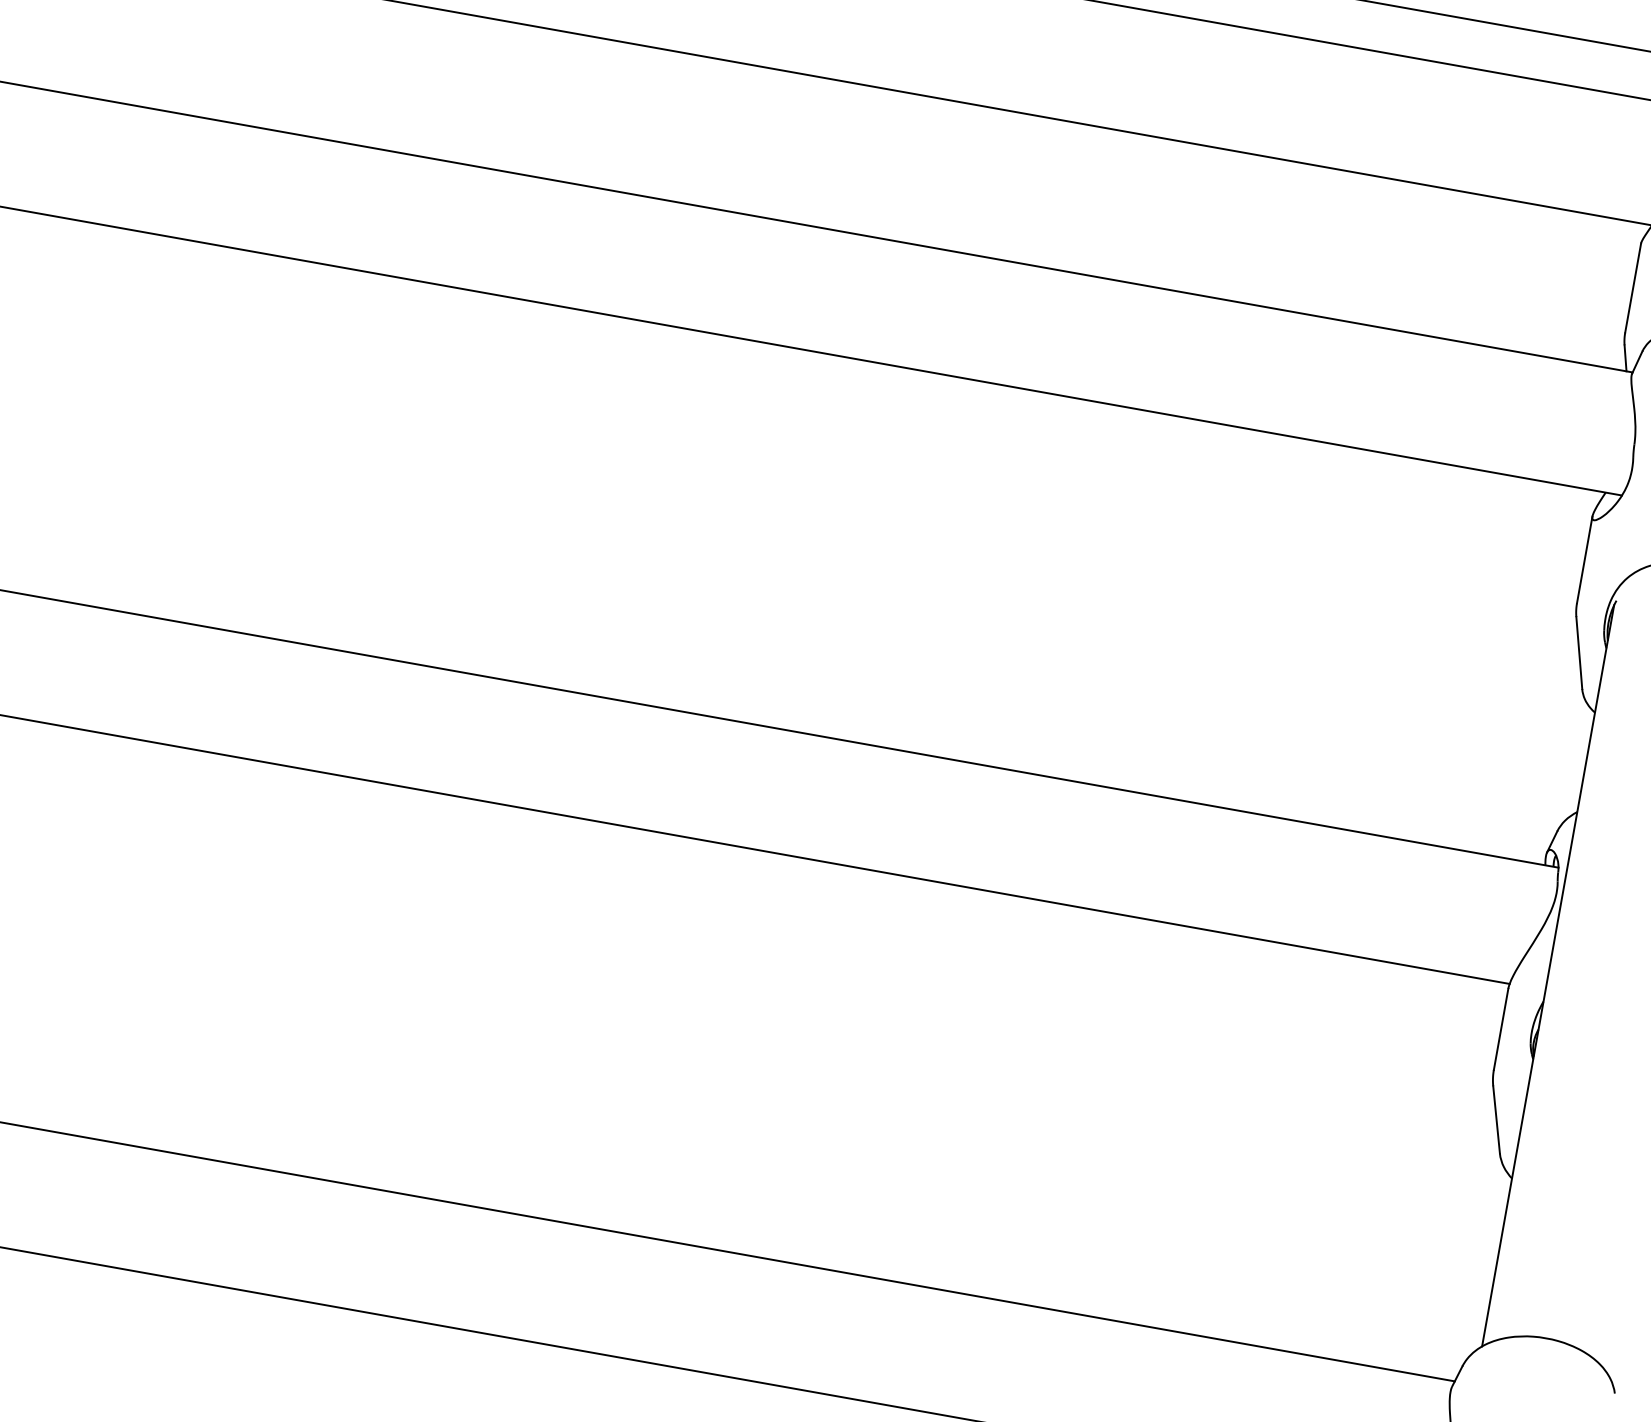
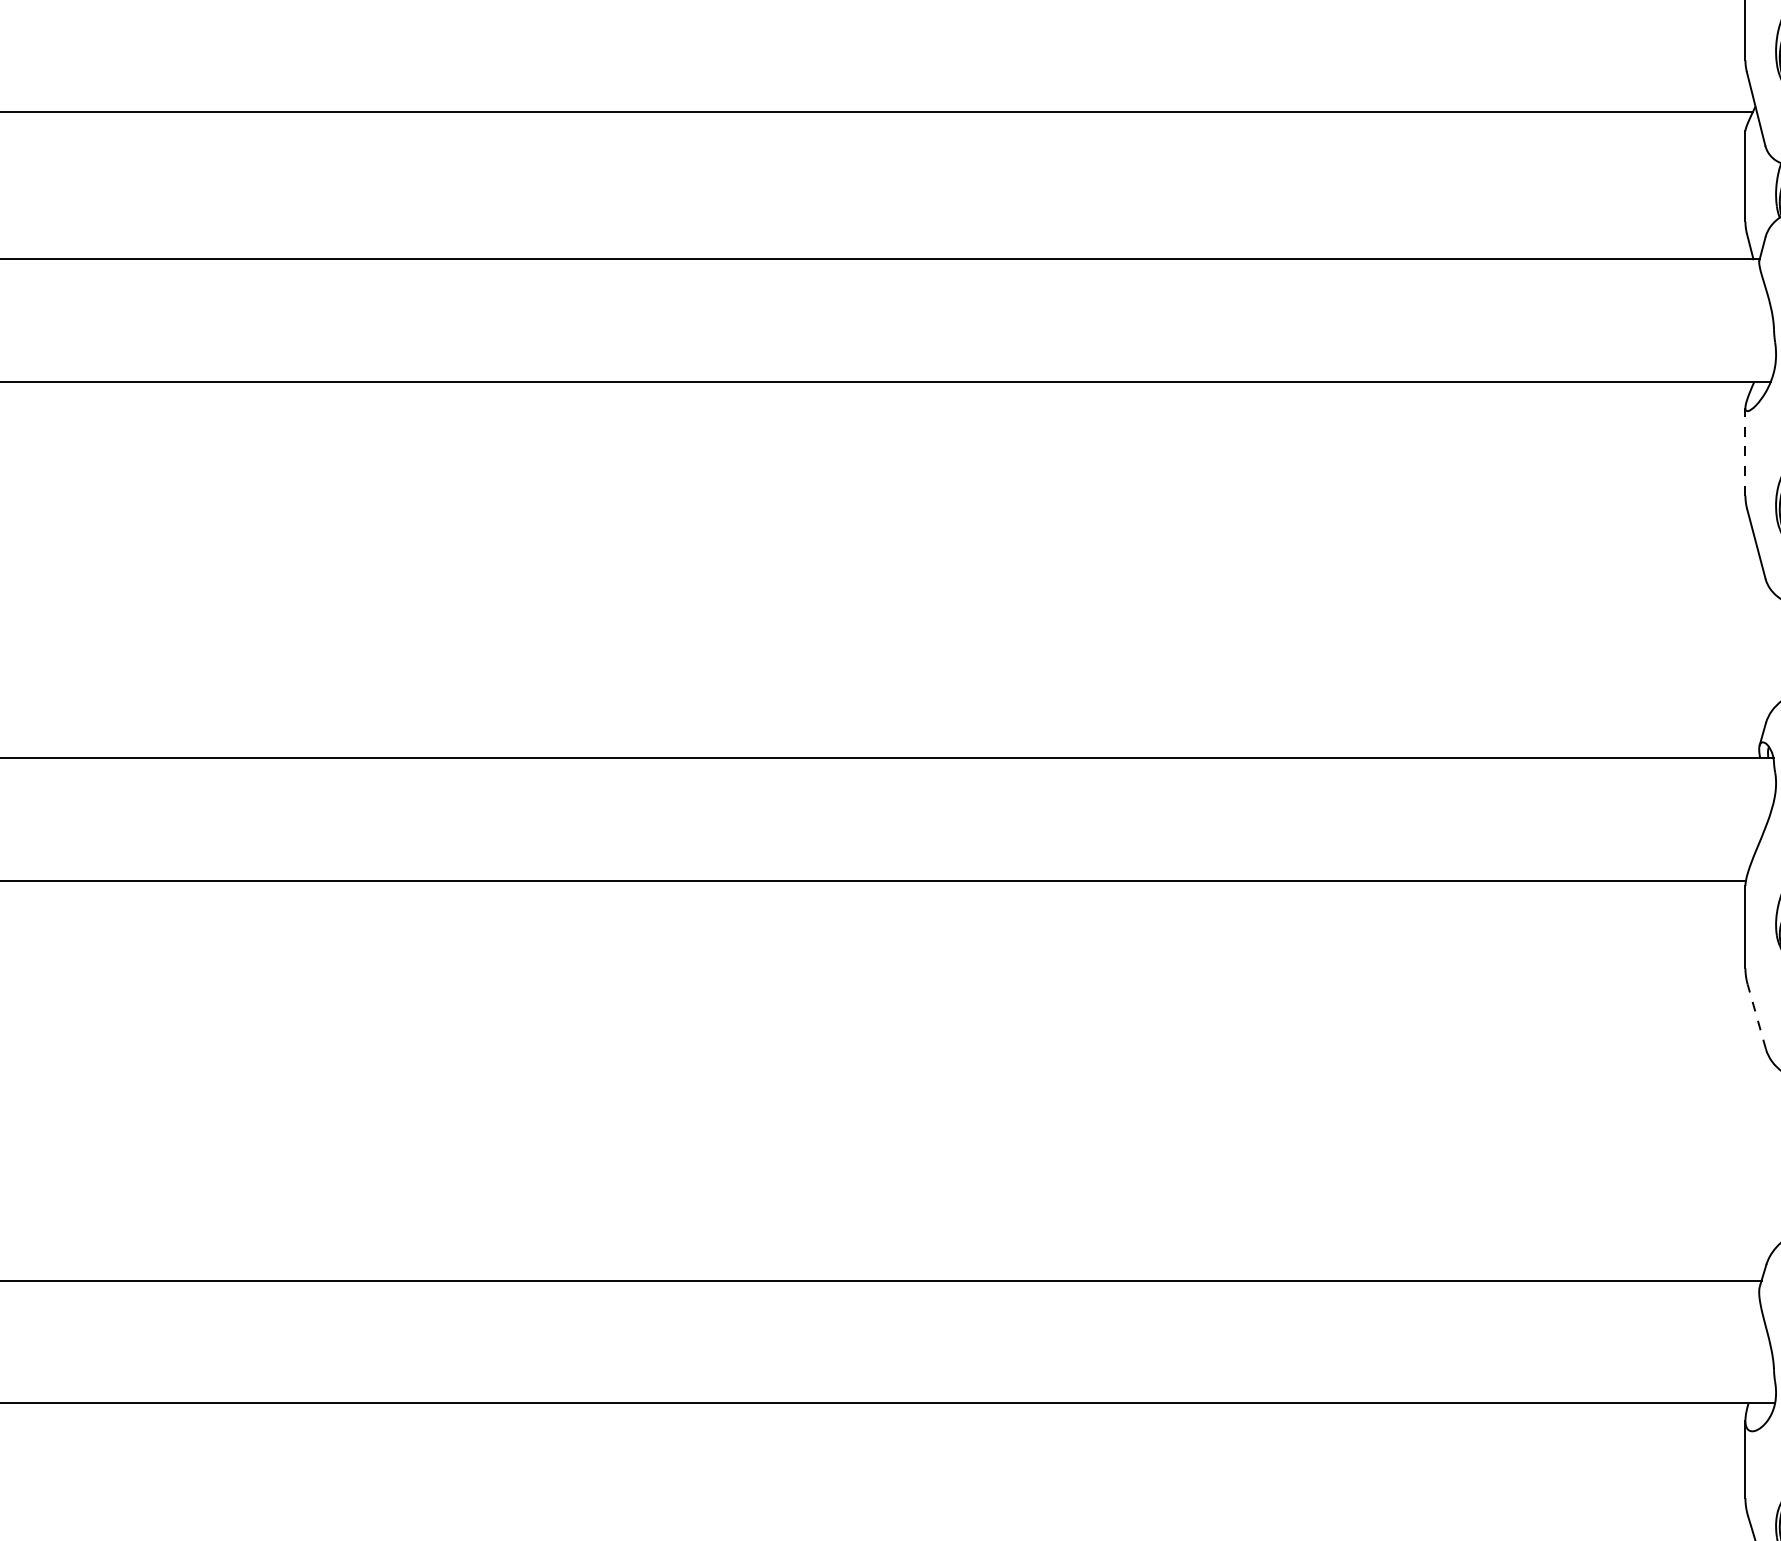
line: (1584, 559) -> (1745, 451), solid -> dashed
line: (1496, 1119) -> (1756, 1016), solid -> dashed

